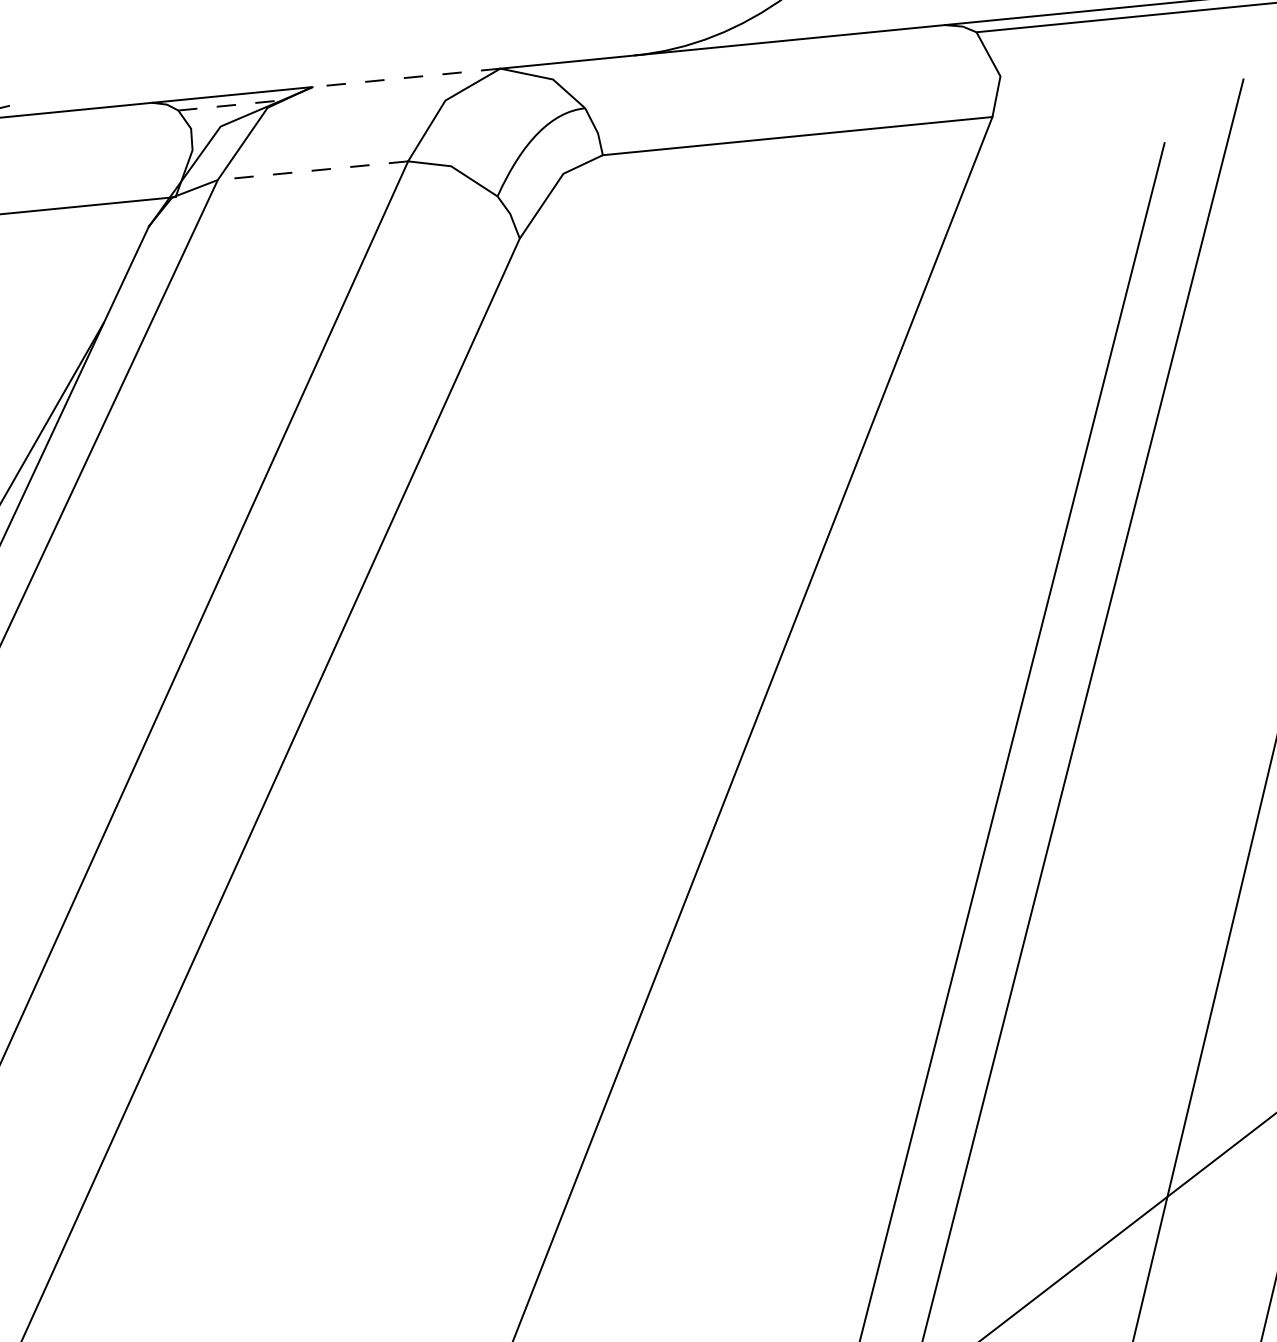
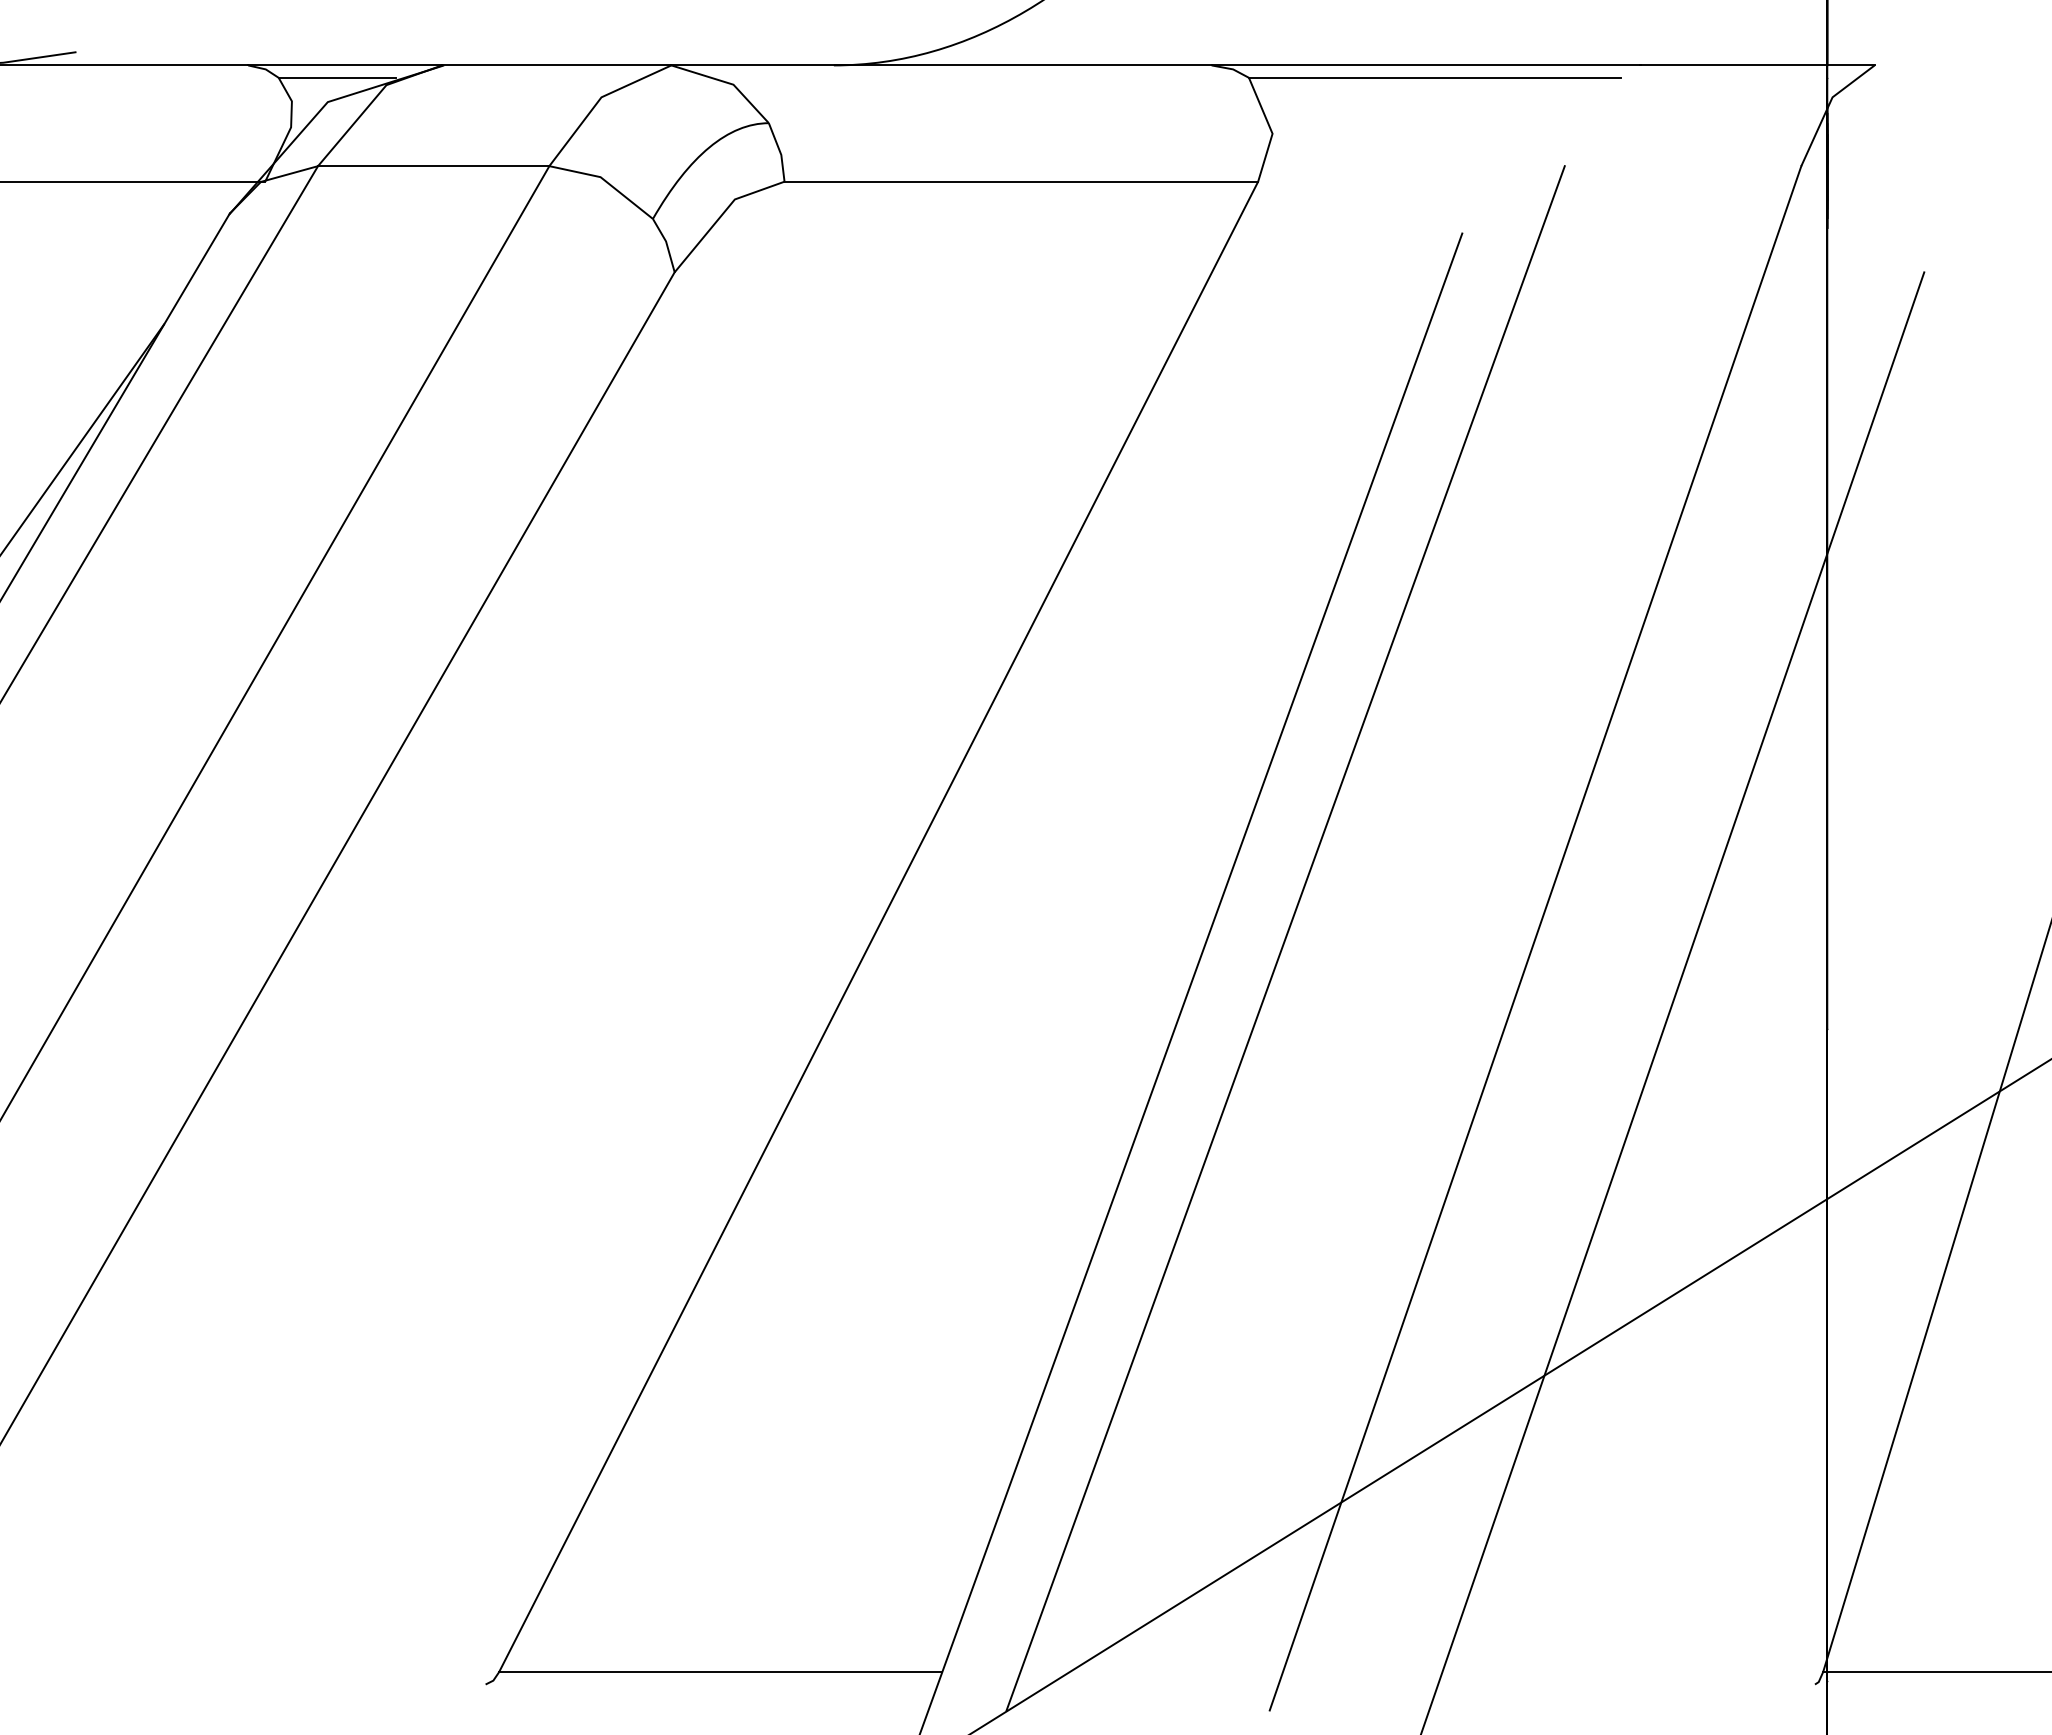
line: (405, 77) -> (556, 65), dashed -> solid
line: (226, 105) -> (337, 77), dashed -> solid
line: (312, 170) -> (433, 166), dashed -> solid

